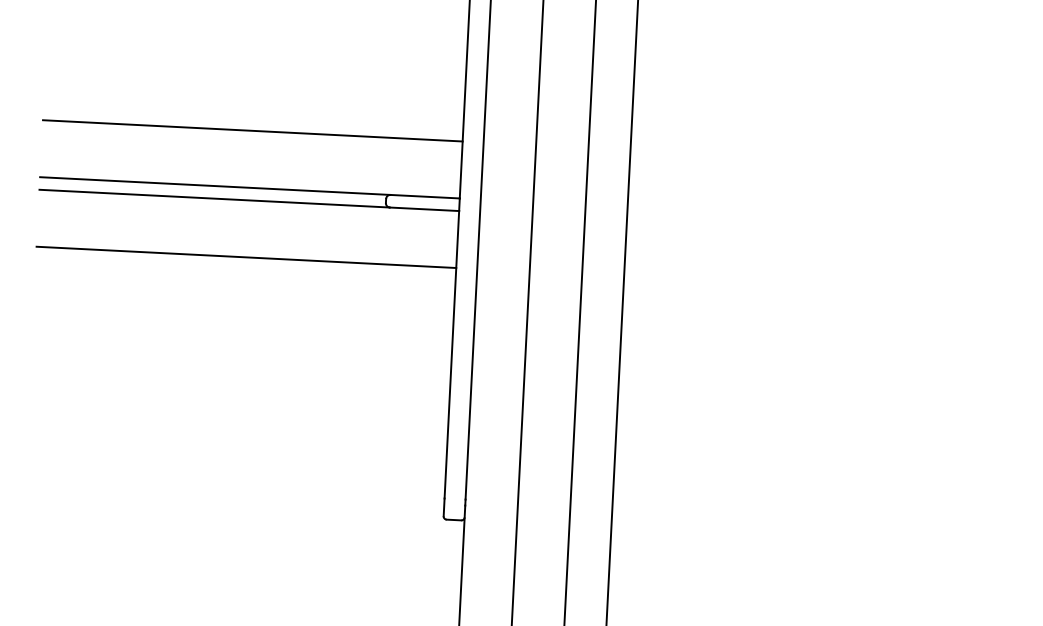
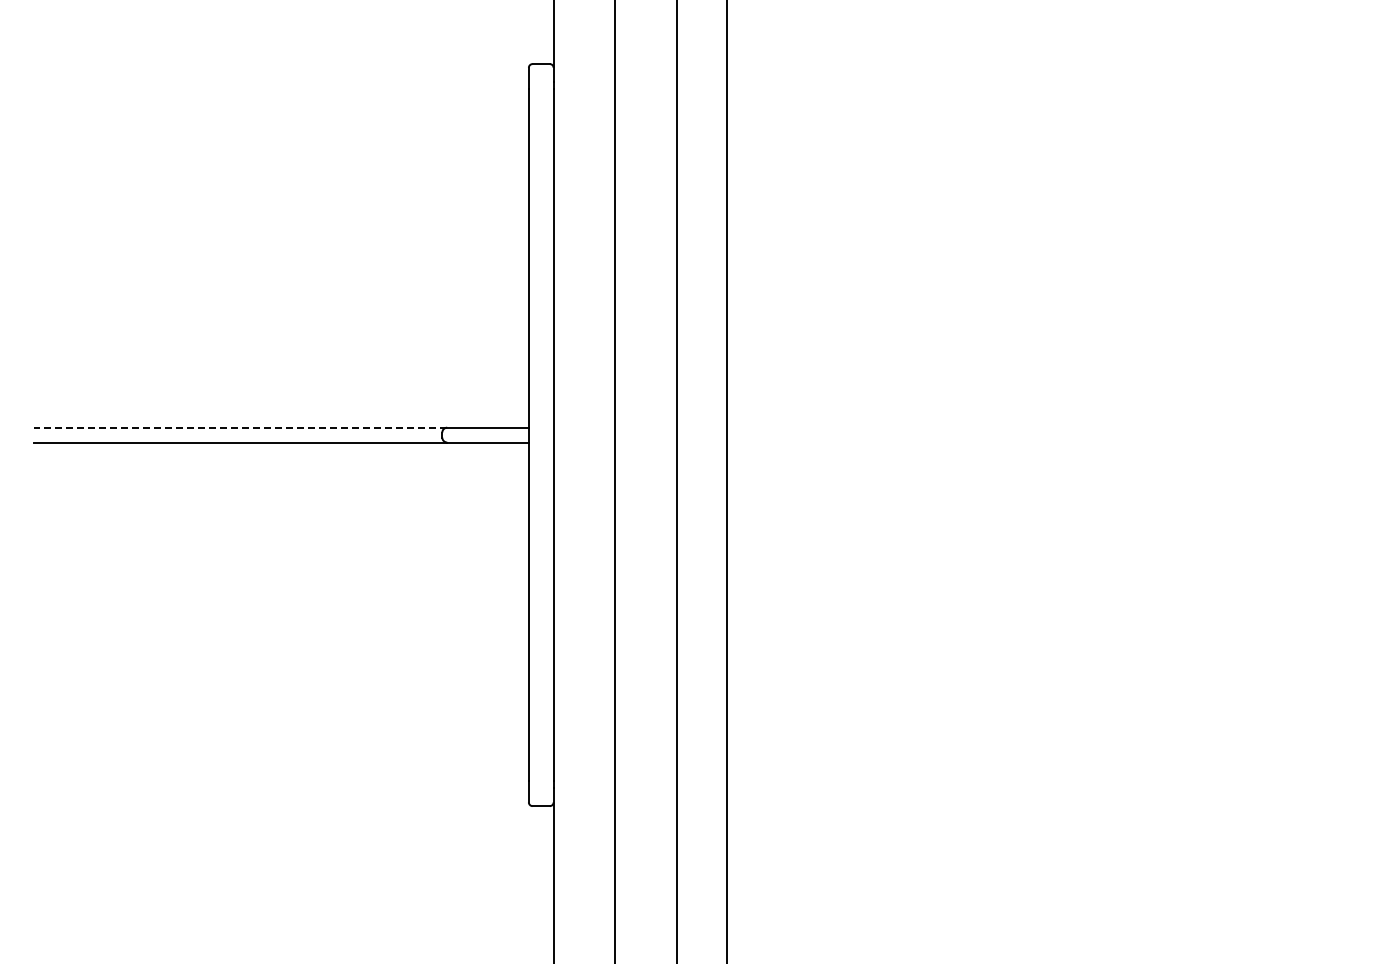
line: (252, 130) -> (281, 360), removed
line: (215, 185) -> (240, 427), solid -> dashed
line: (246, 257) -> (281, 509), removed

